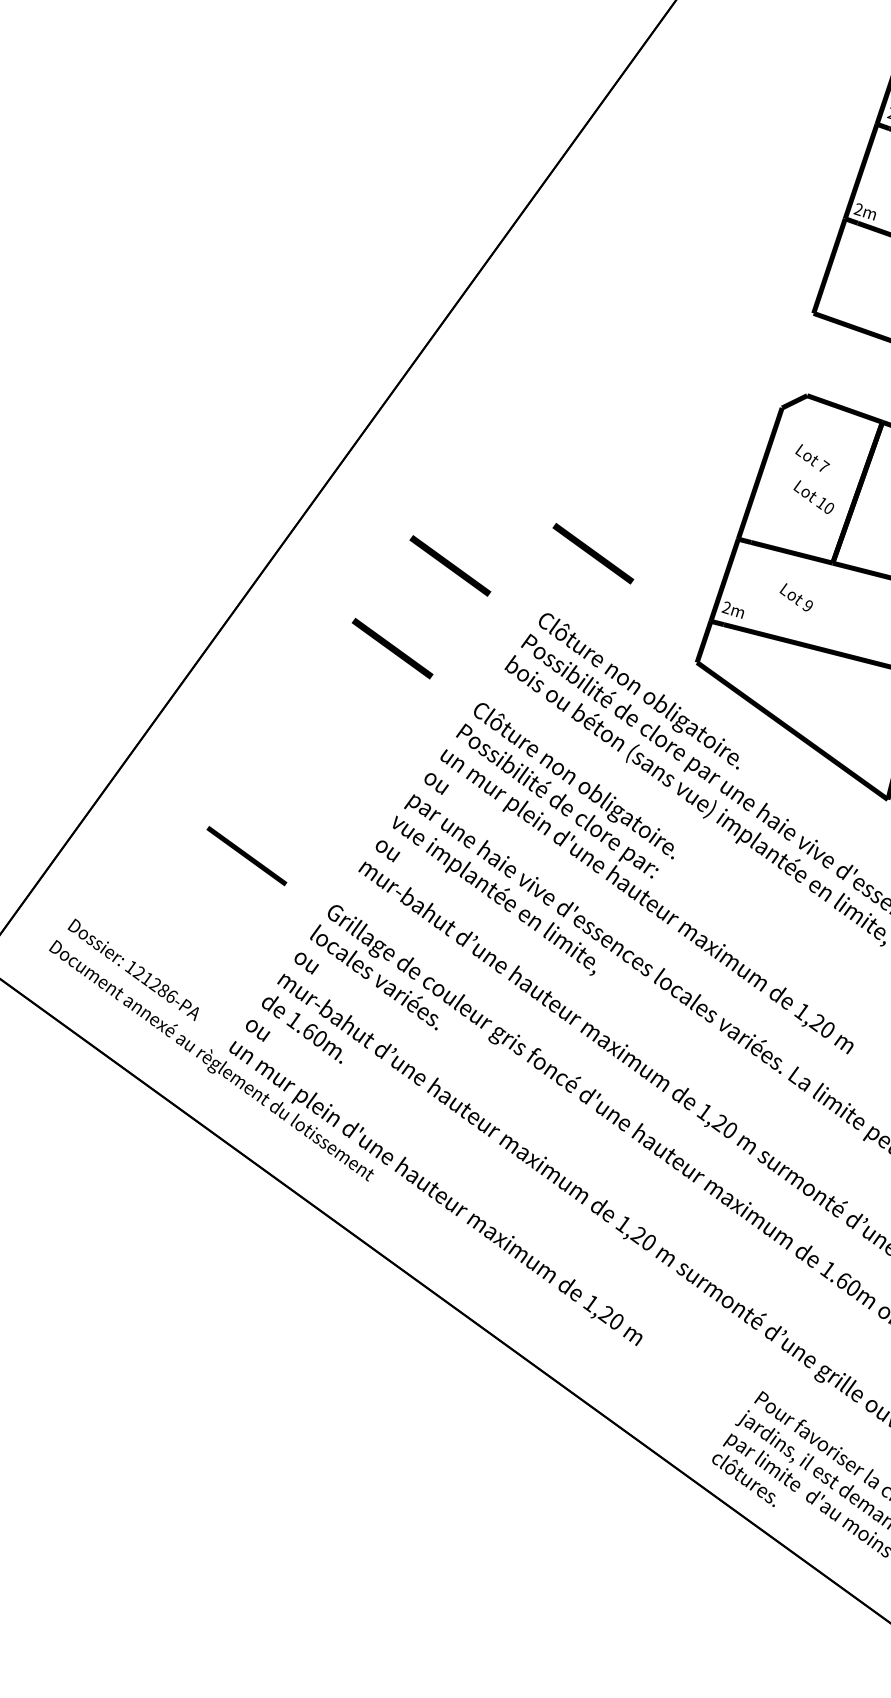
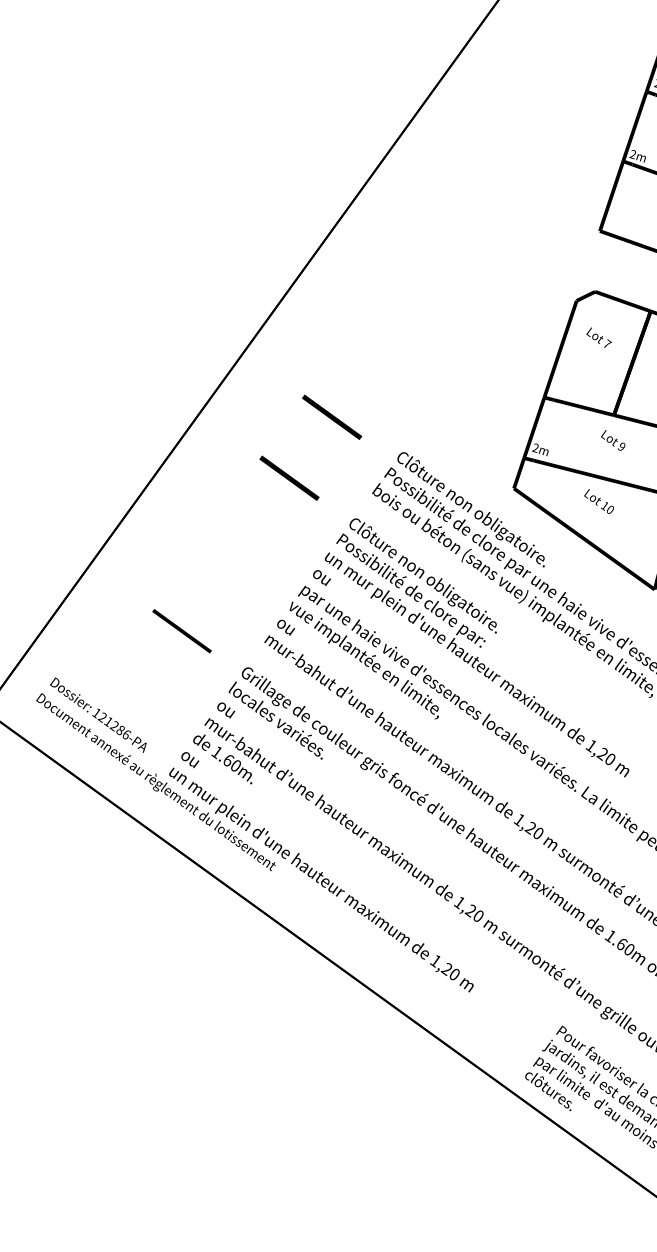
text: (813, 497) -> (598, 501), moved
line: (593, 552) -> (437, 407), removed
text: (796, 597) -> (613, 440), moved

